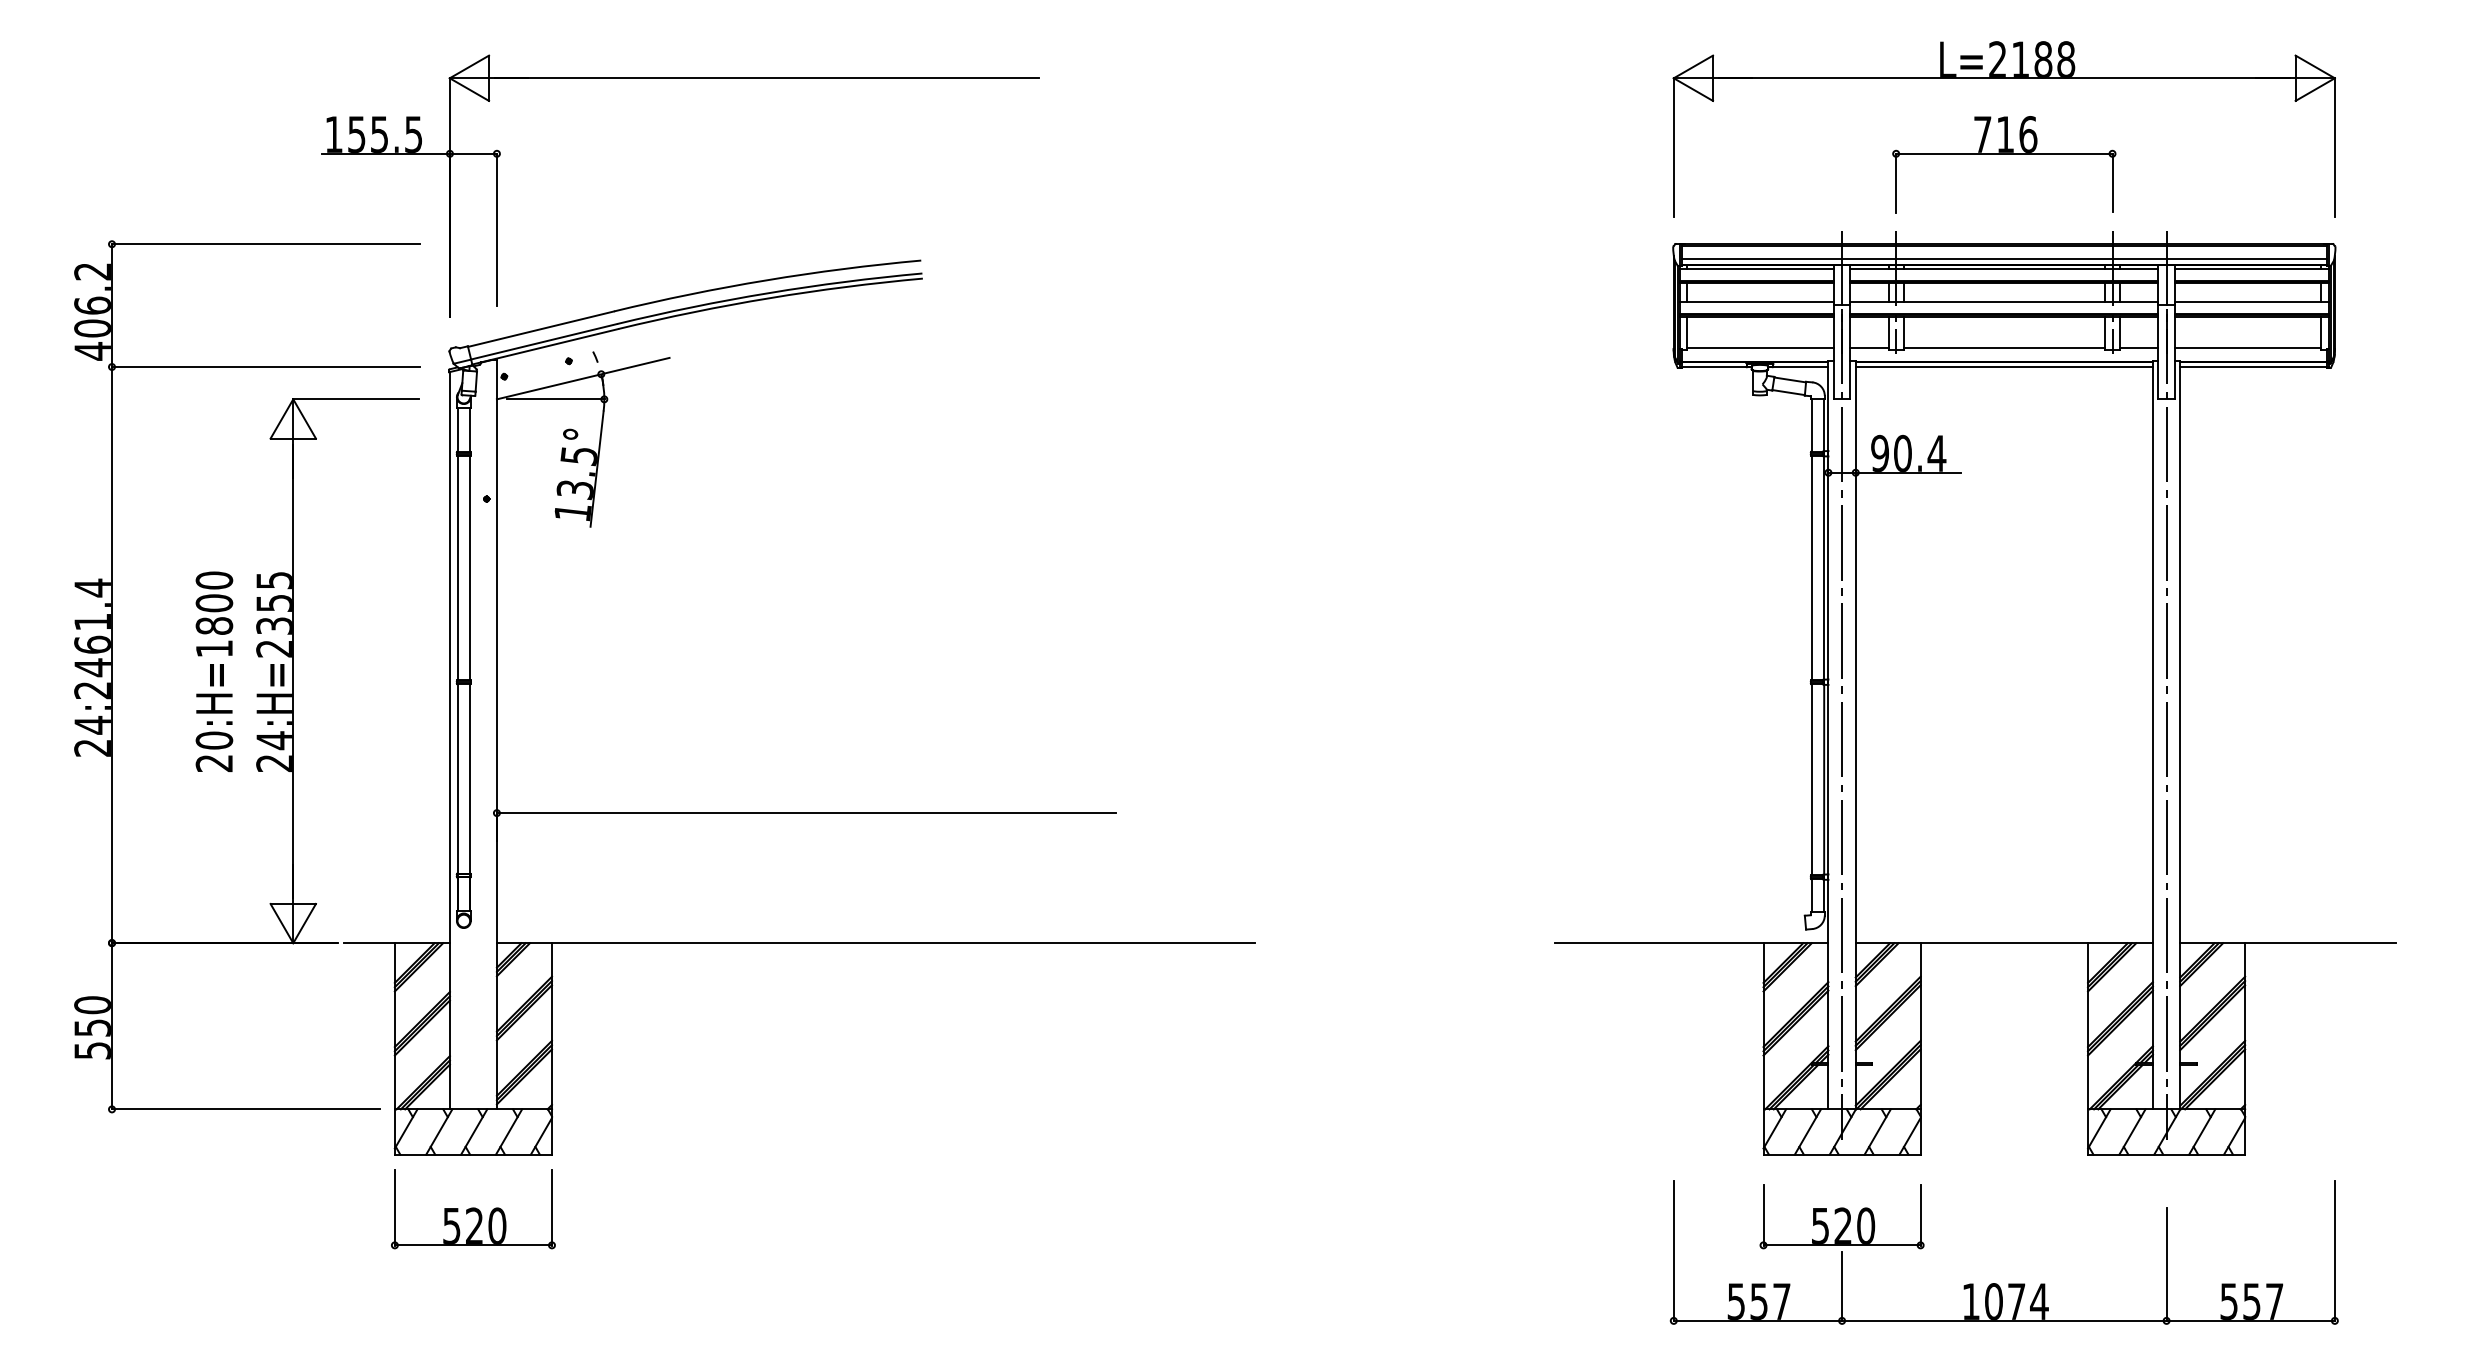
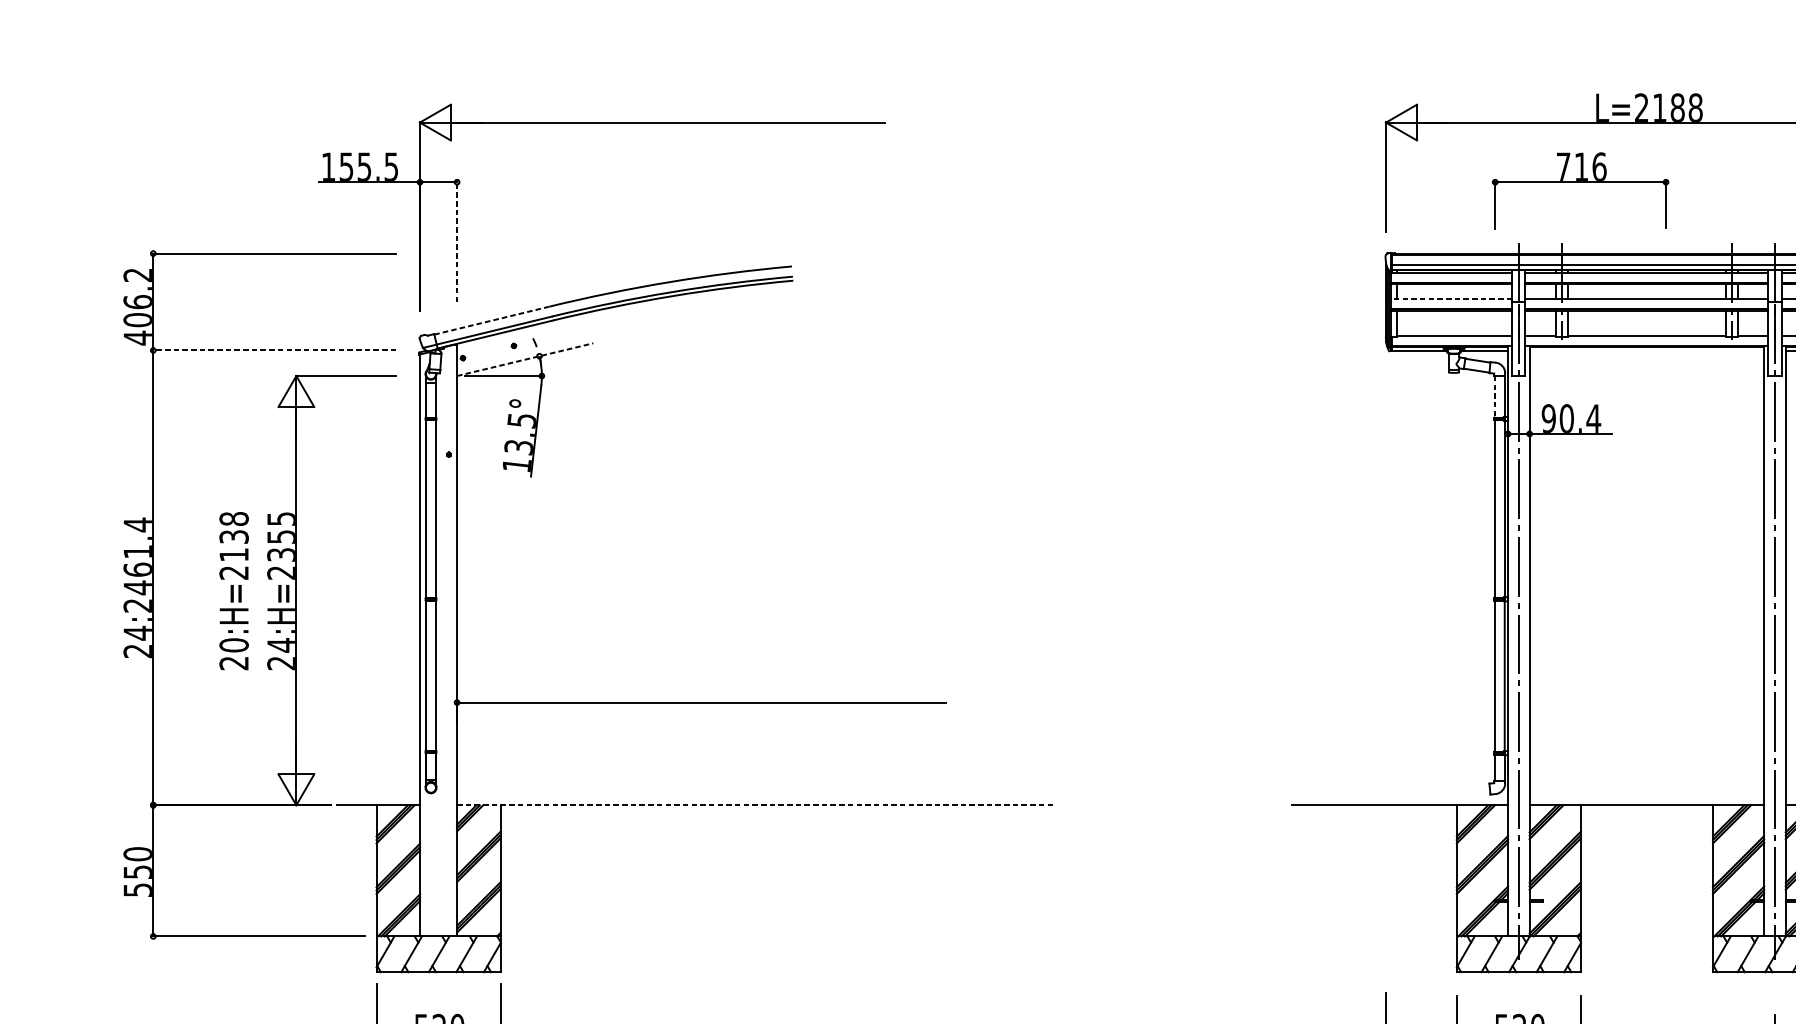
part: (2004, 154) -> (1580, 182), moved
line: (496, 229) -> (456, 241), solid -> dashed
line: (1756, 302) -> (1451, 299), solid -> dashed
line: (541, 329) -> (492, 320), solid -> dashed
line: (265, 367) -> (274, 350), solid -> dashed
line: (2003, 367) -> (1646, 350), removed
line: (583, 378) -> (525, 359), solid -> dashed
line: (1811, 426) -> (1494, 397), solid -> dashed
text: (214, 614) -> (234, 545), 20:H=1800 -> 20:H=2138
line: (876, 943) -> (756, 805), solid -> dashed

